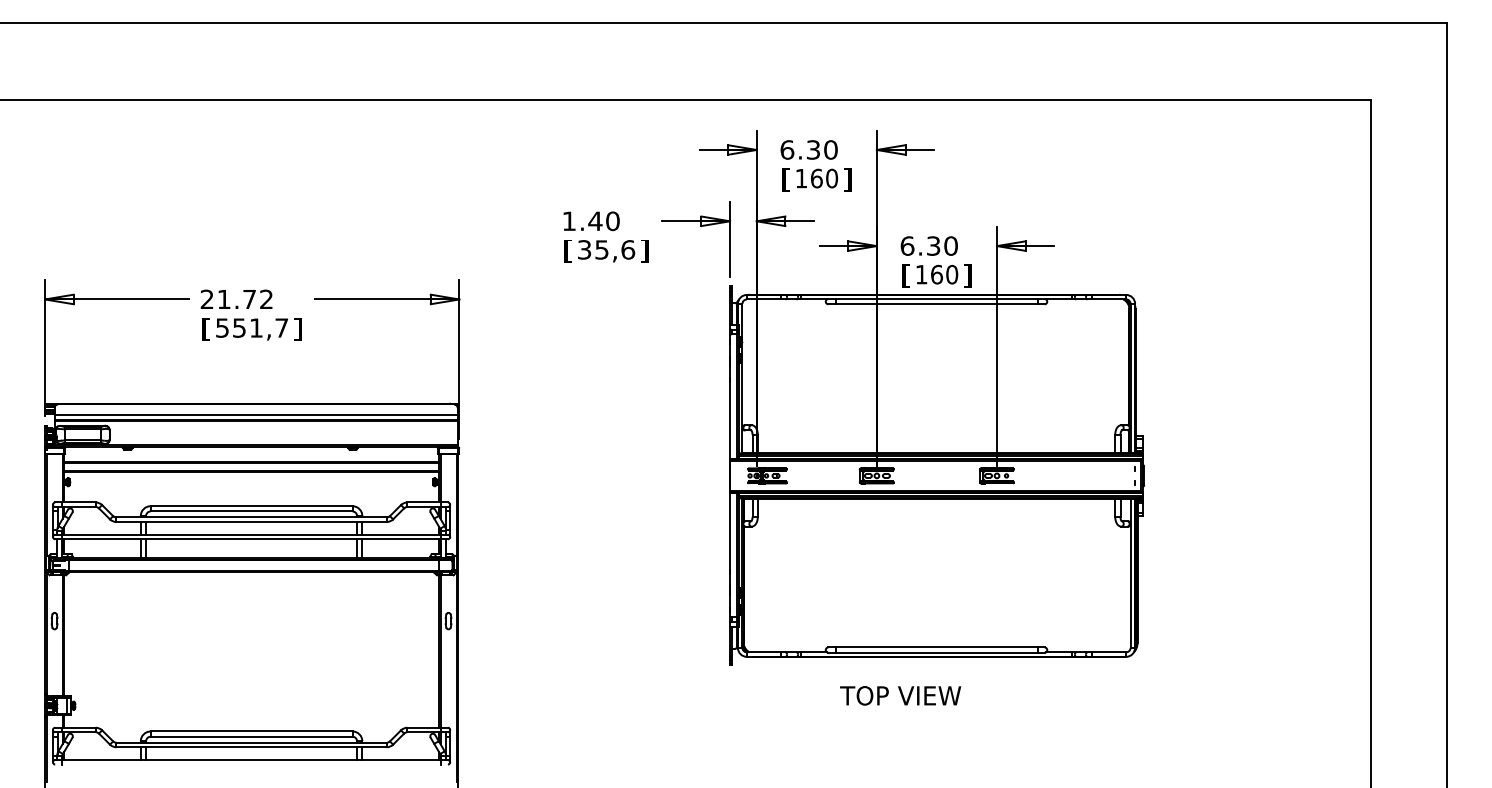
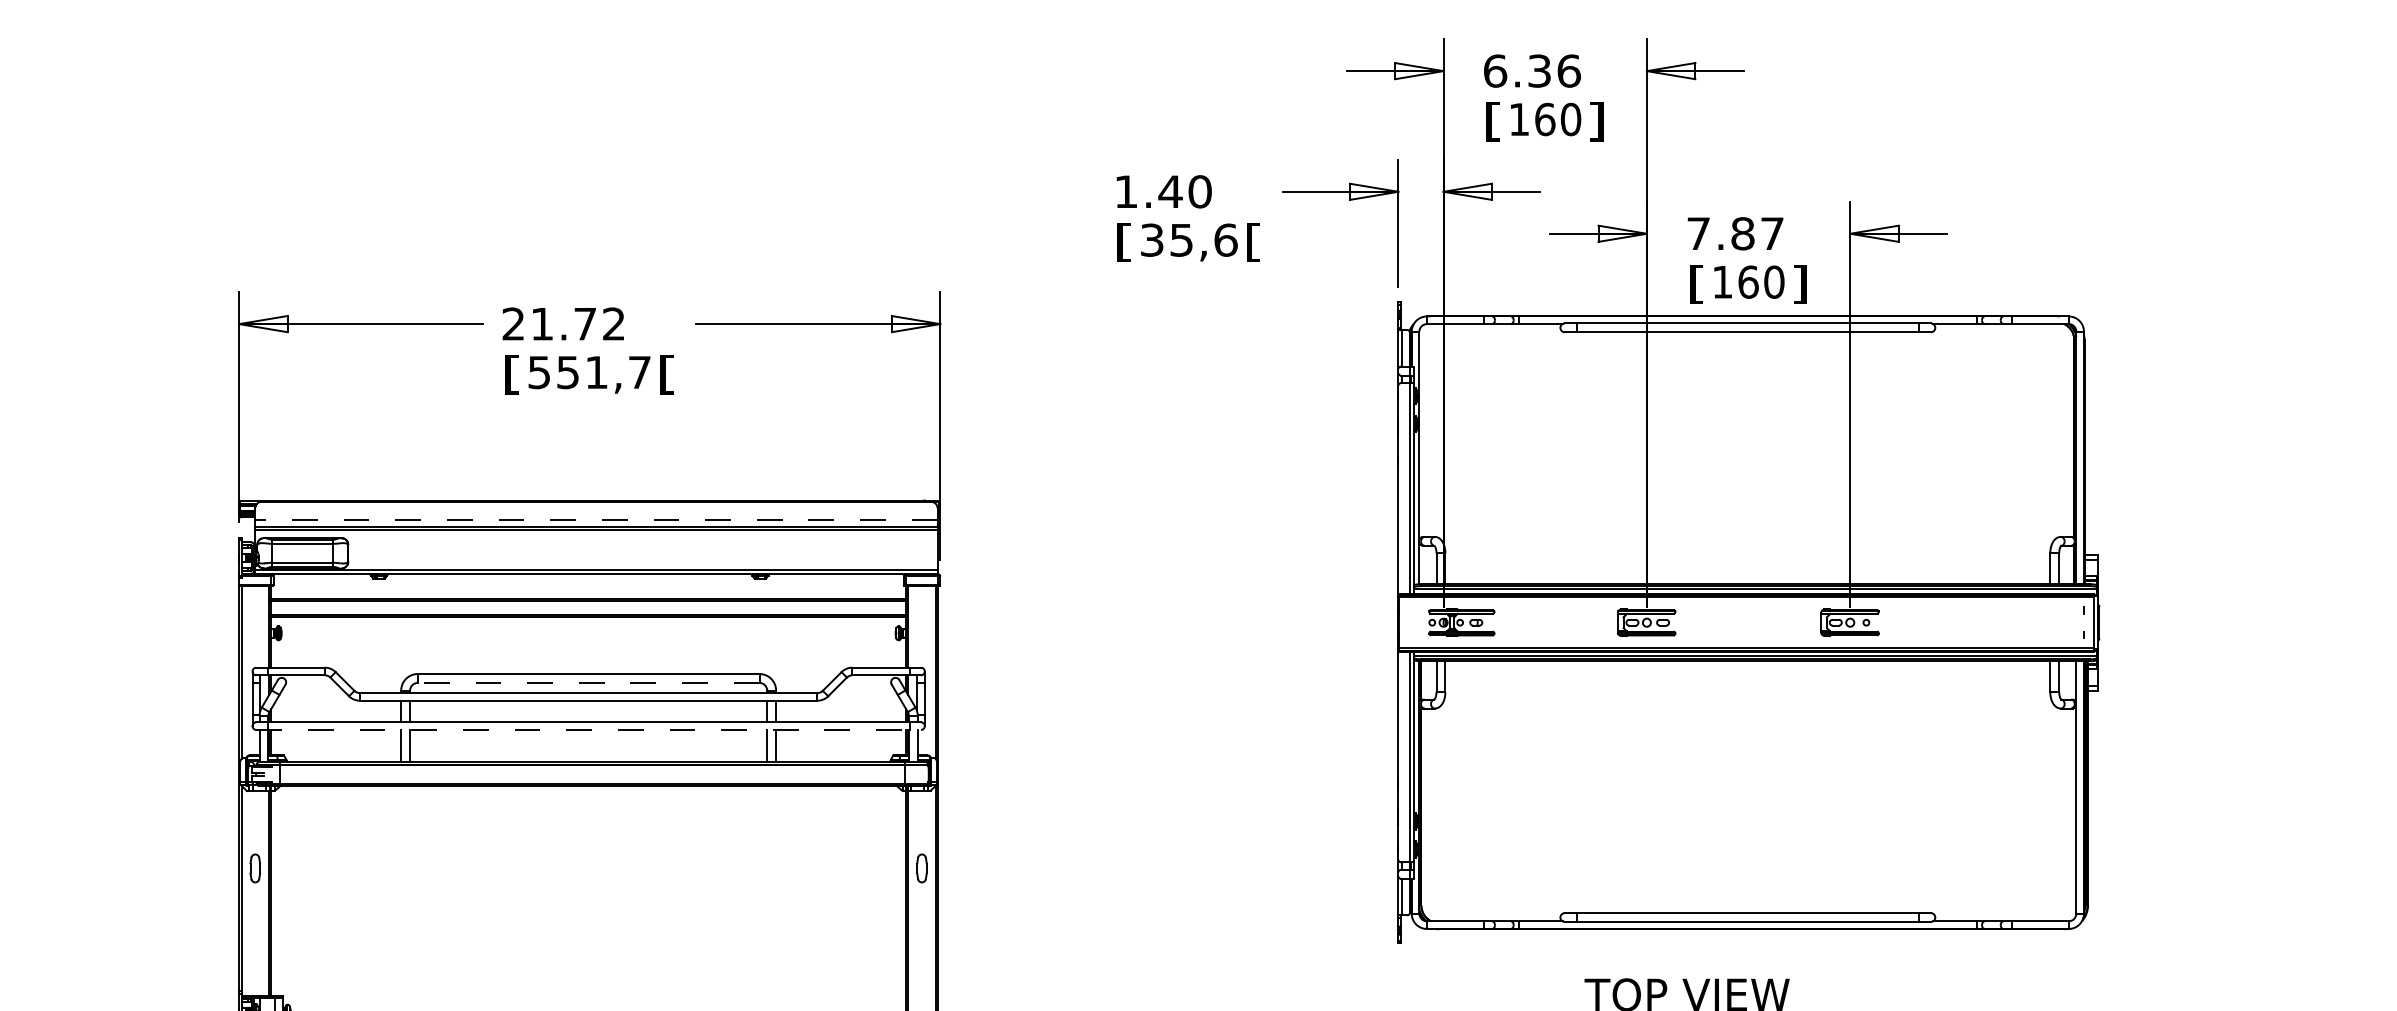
text: (830, 149) -> (1568, 70), 6.30 -> 6.36
text: (928, 245) -> (1734, 232), 6.30 -> 7.87
text: (644, 251) -> (1253, 242), ] -> [
text: (297, 329) -> (666, 374), ] -> [
line: (256, 415) -> (596, 520), solid -> dashed
line: (251, 511) -> (588, 682), solid -> dashed
line: (252, 539) -> (590, 730), solid -> dashed

